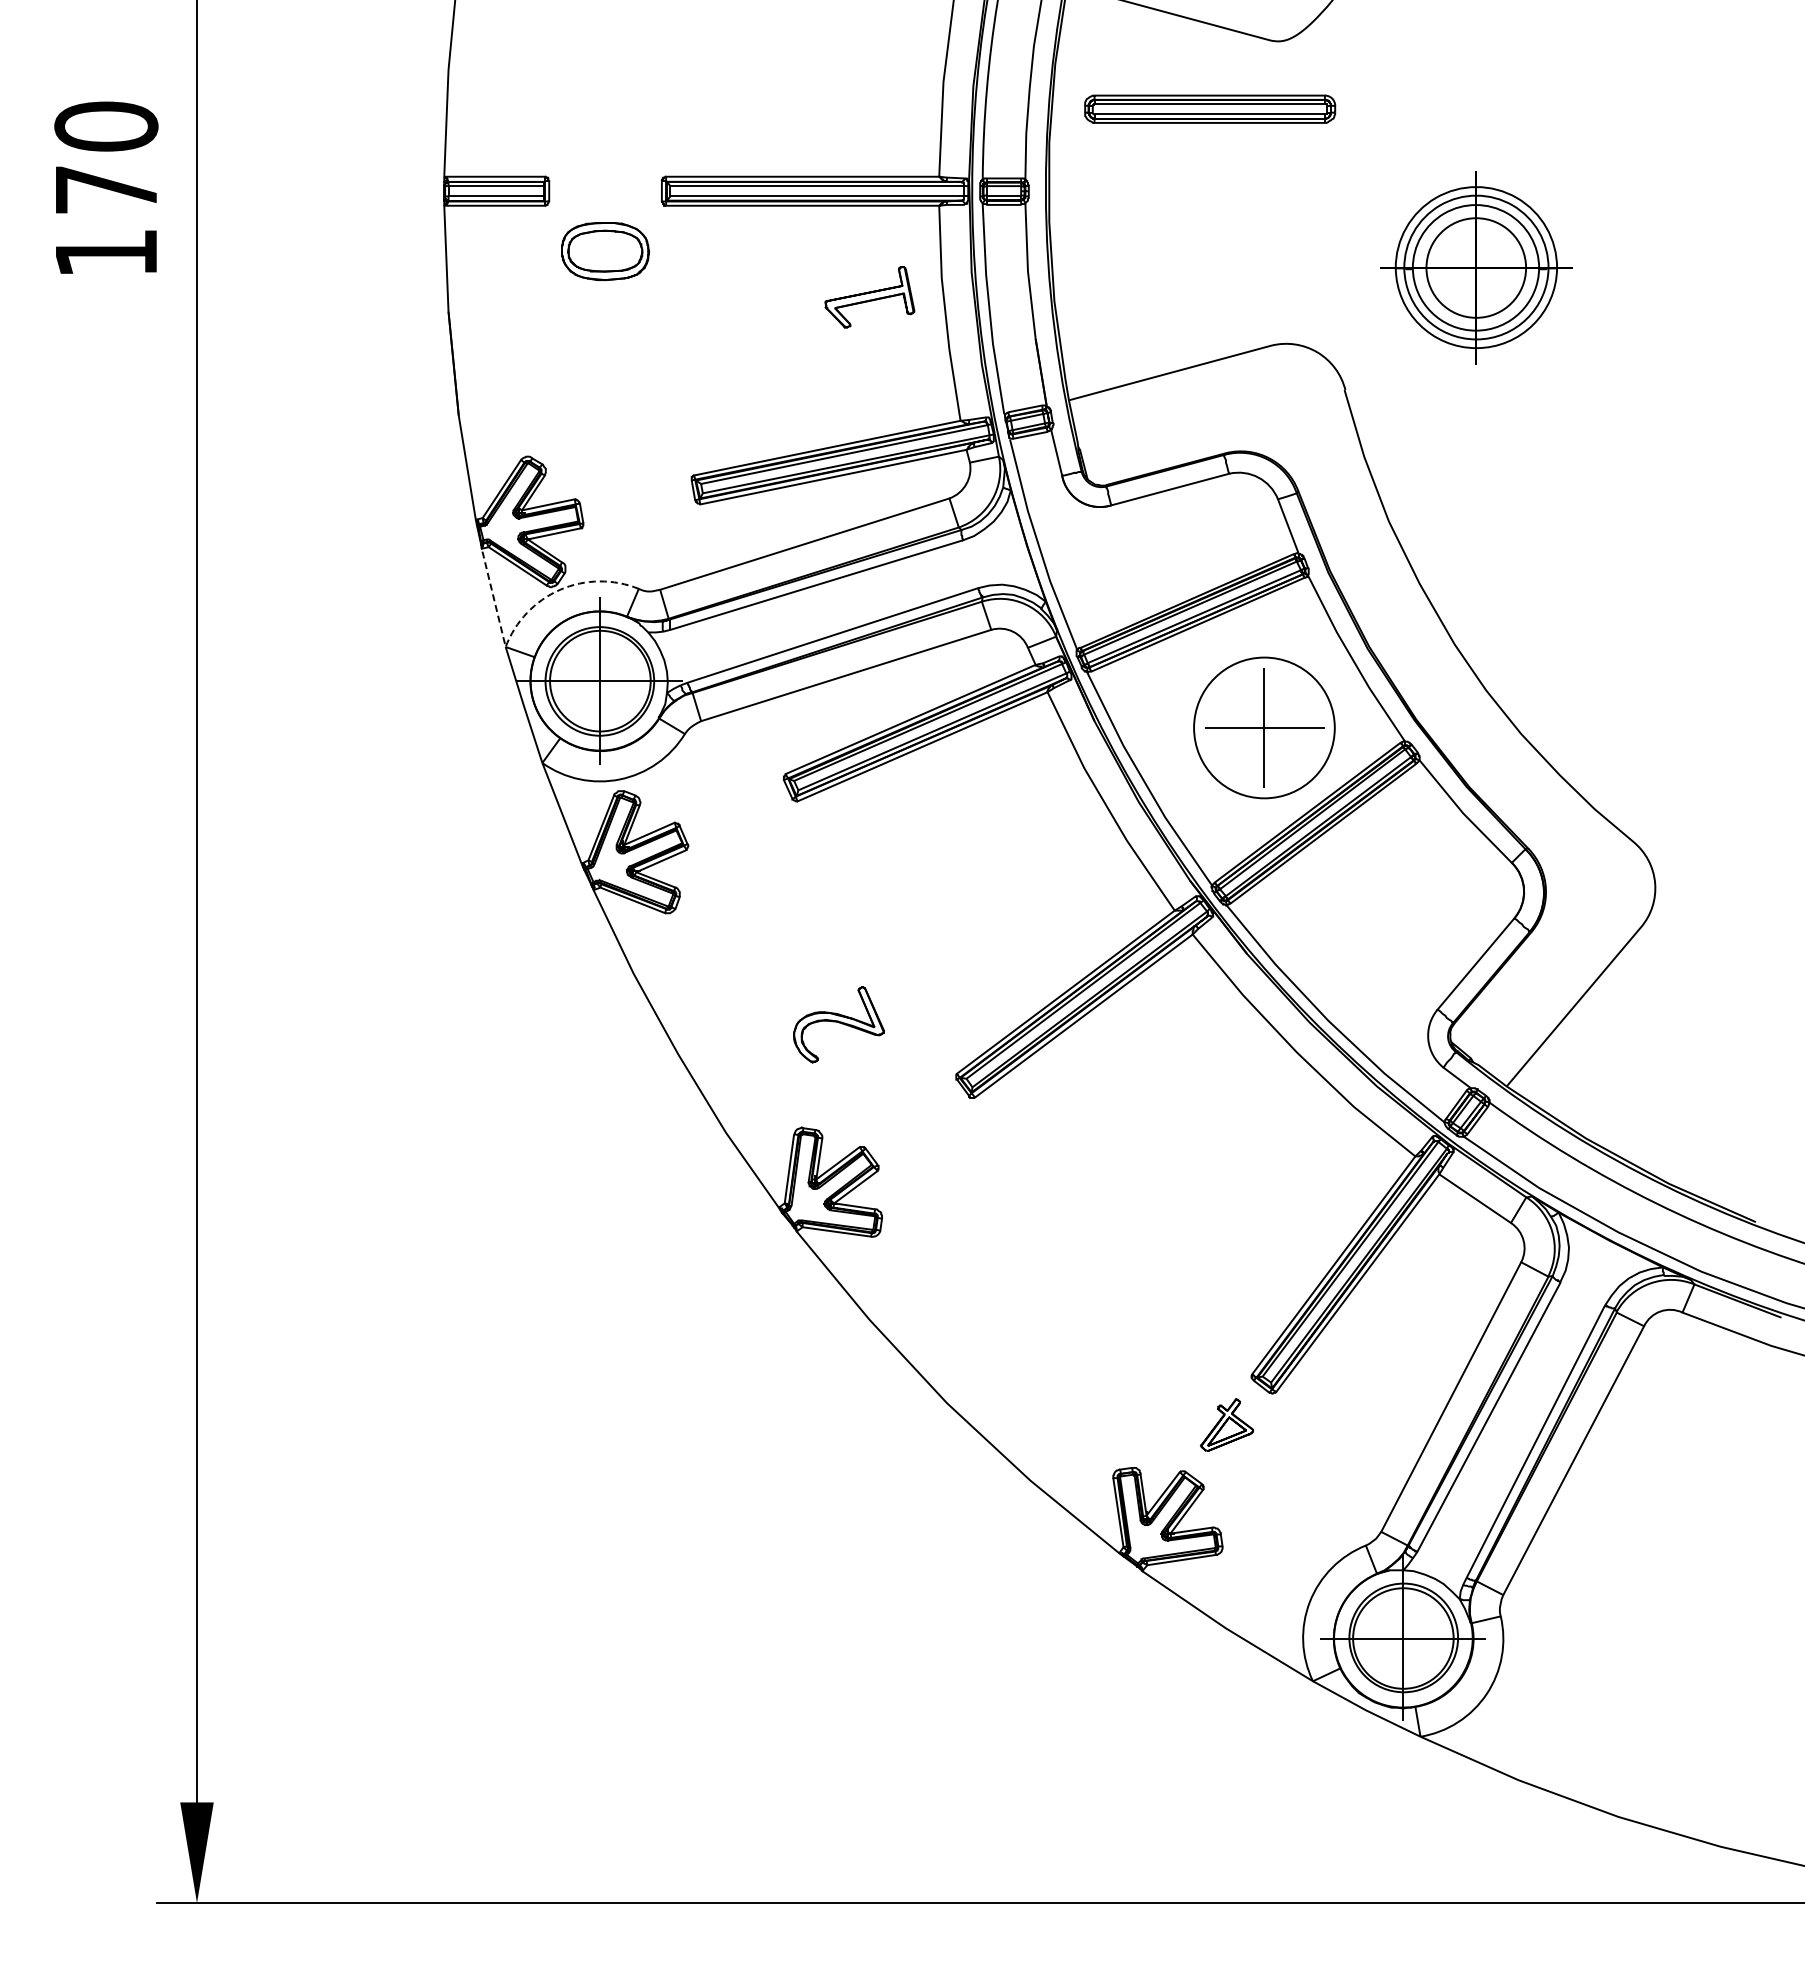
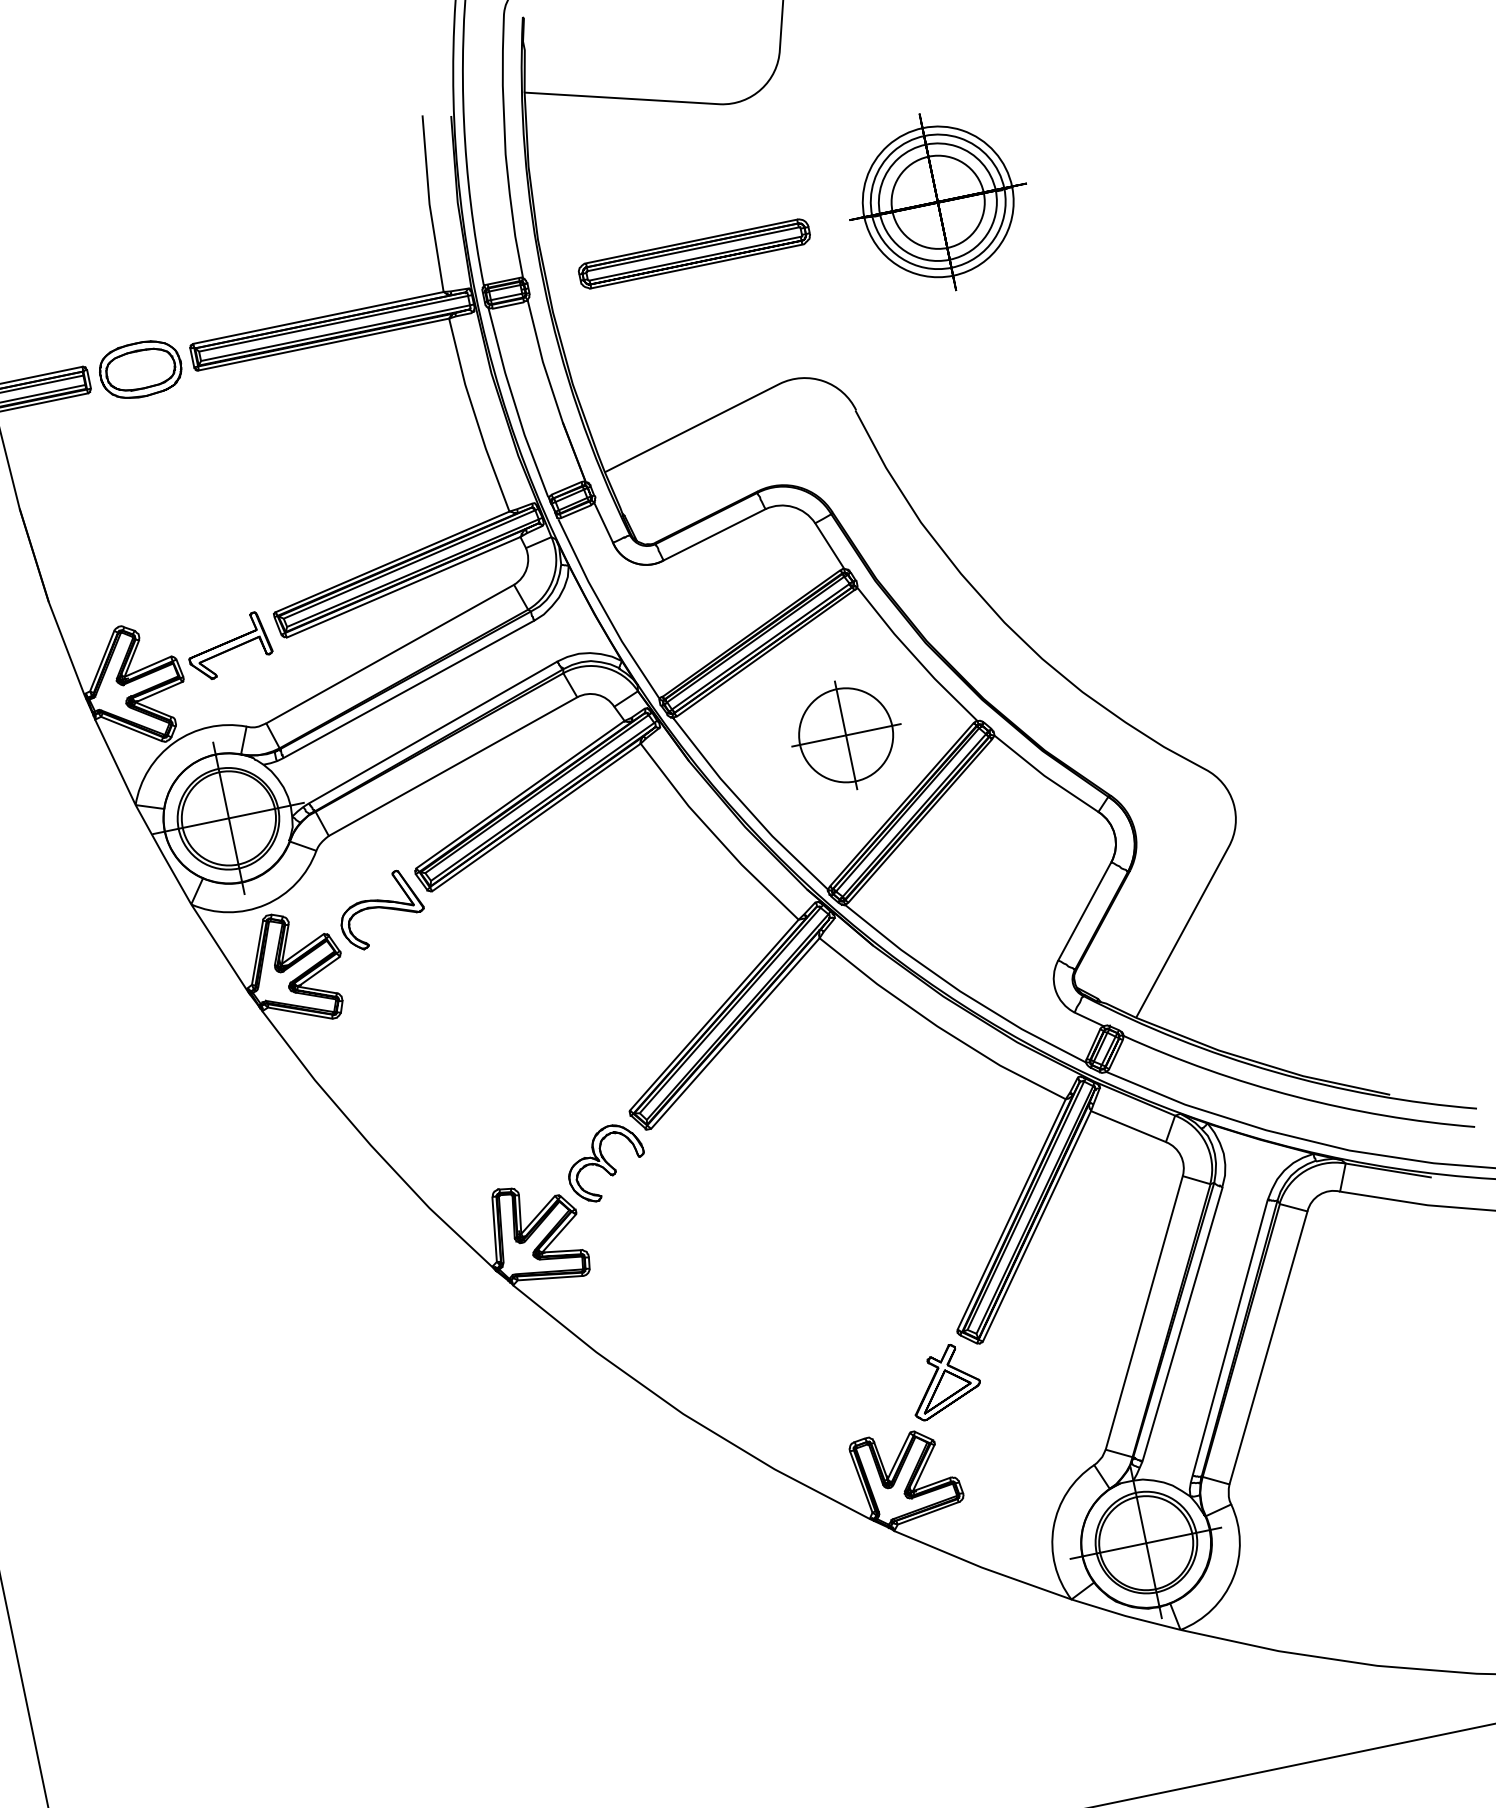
part: (1210, 108) -> (694, 253), moved
part: (605, 251) -> (140, 369), moved
part: (1476, 267) -> (938, 201), moved
part: (869, 297) -> (228, 646), moved
line: (525, 615) -> (147, 772), dashed -> solid
circle: (1264, 727) -> (846, 734), size x0.71
part: (838, 1024) -> (380, 909), moved
part: (920, 1123) -> (606, 1162), added
part: (1226, 1424) -> (943, 1380), size x1.43

